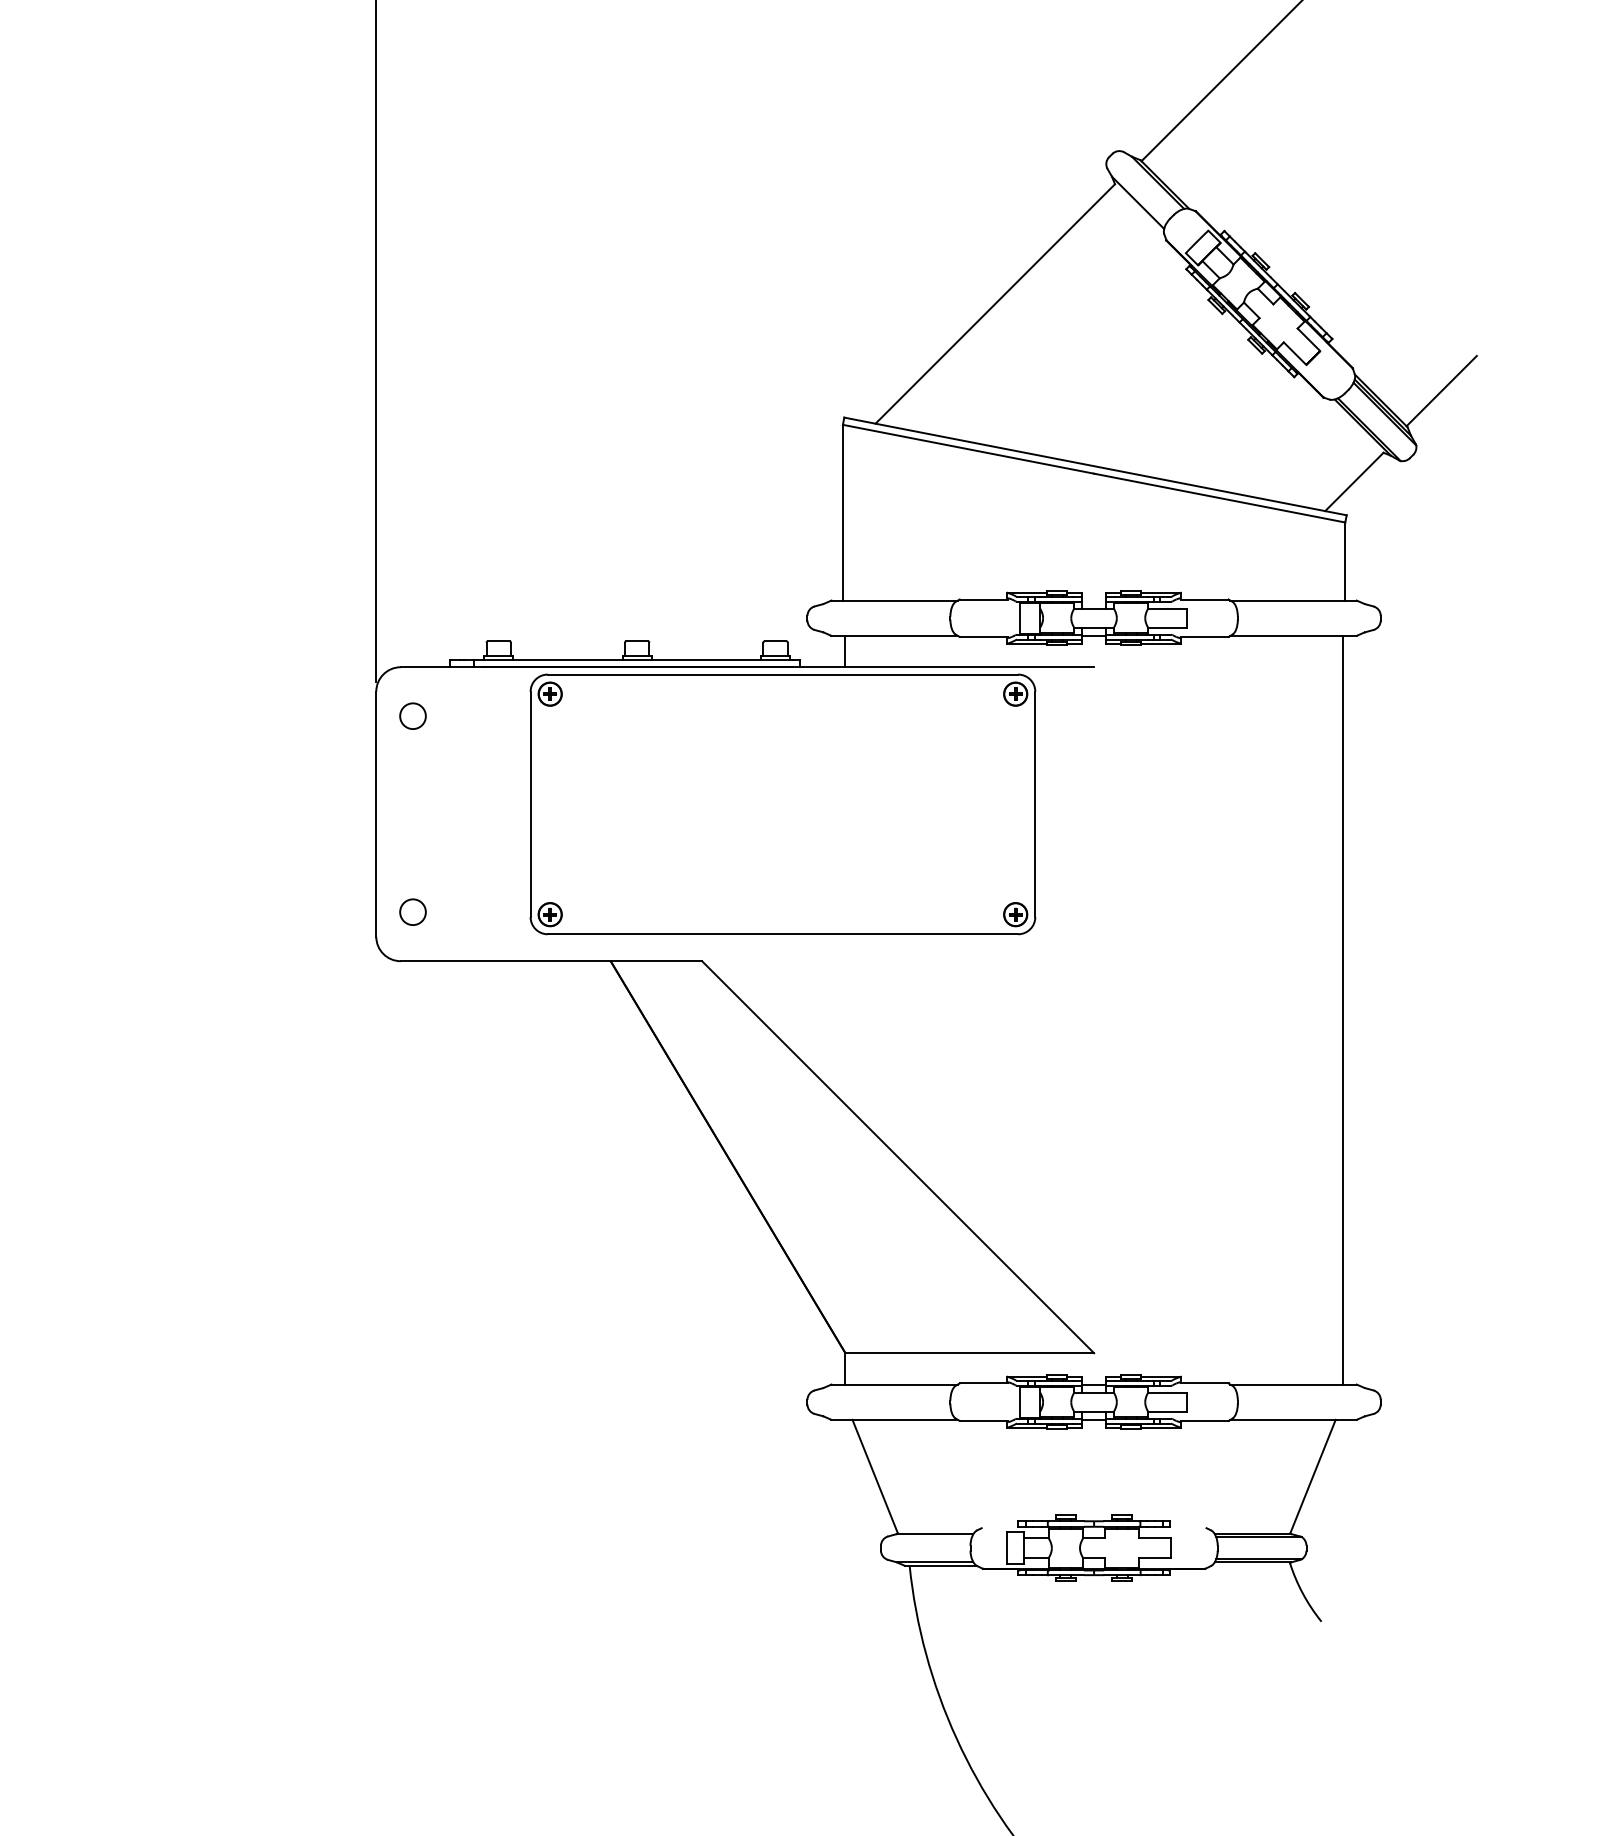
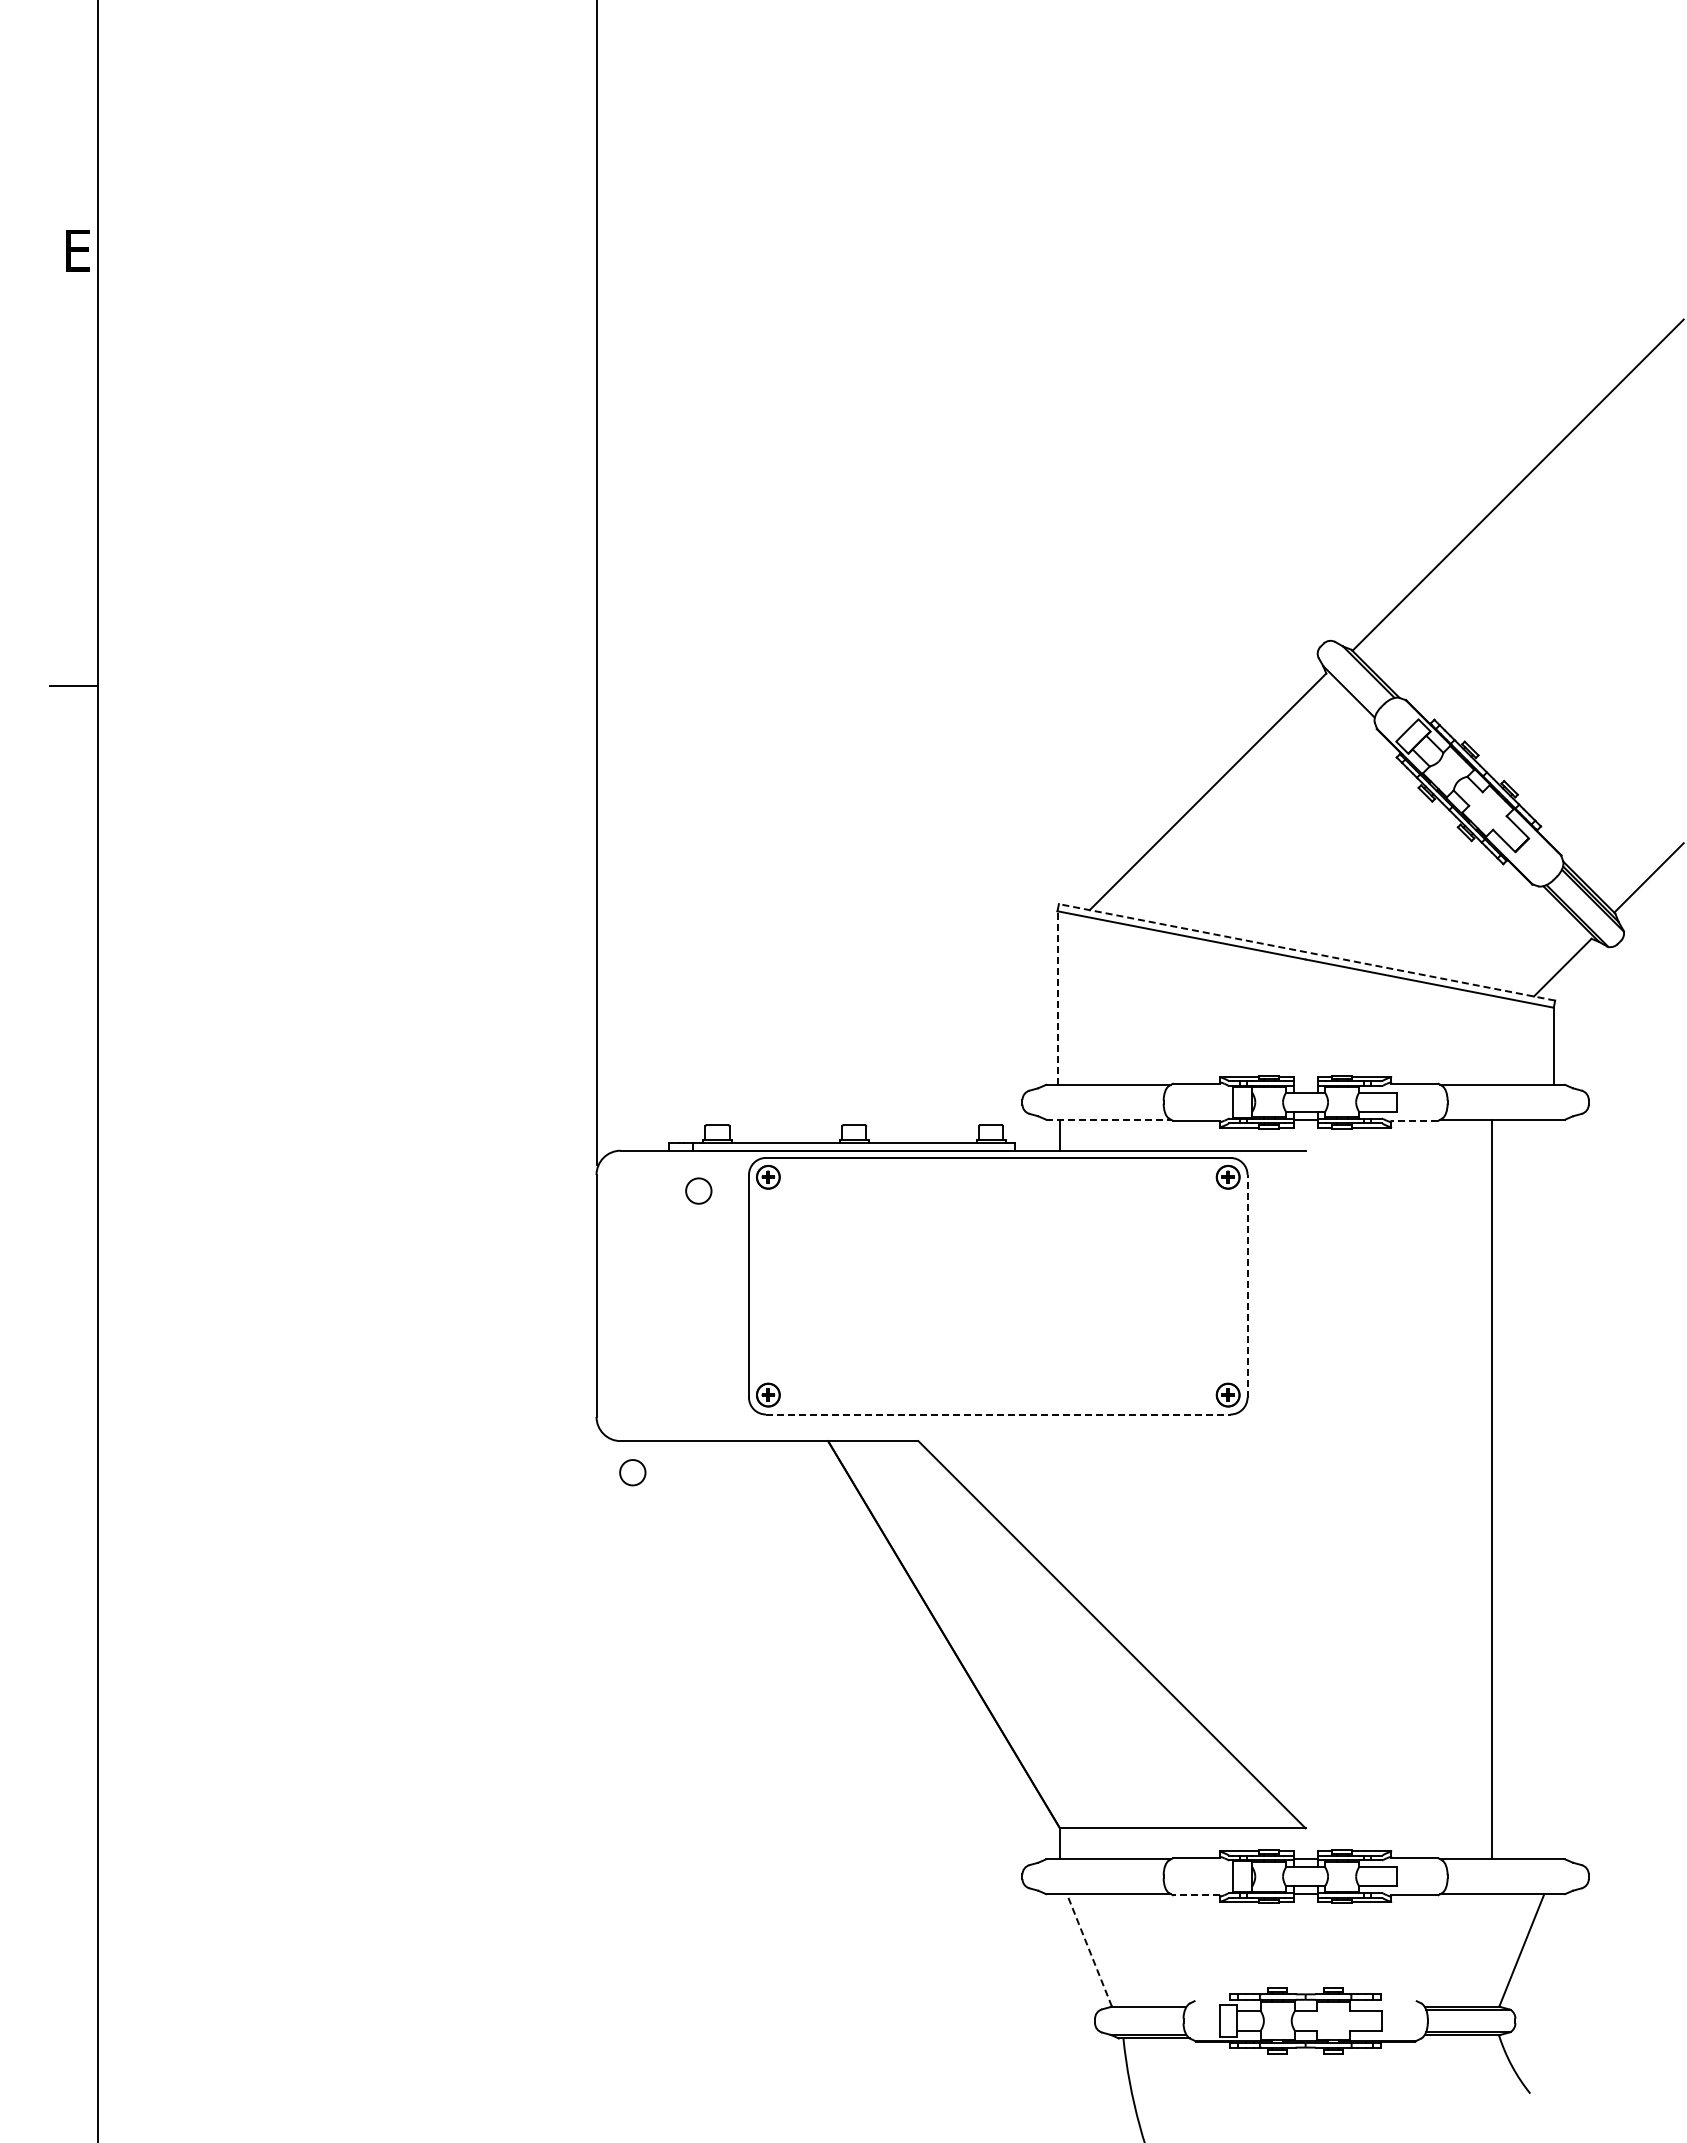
line: (1095, 466) -> (1307, 952), solid -> dashed
line: (842, 513) -> (1057, 998), solid -> dashed
line: (895, 635) -> (1109, 1119), solid -> dashed
line: (1204, 636) -> (1414, 1120), solid -> dashed
circle: (412, 715) -> (698, 1190), moved
line: (1035, 803) -> (1247, 1285), solid -> dashed
circle: (412, 912) -> (632, 1472), moved
line: (783, 934) -> (998, 1414), solid -> dashed
line: (1342, 1010) -> (1492, 1489), moved
line: (983, 1421) -> (1196, 1895), solid -> dashed
line: (875, 1476) -> (1089, 1950), solid -> dashed

